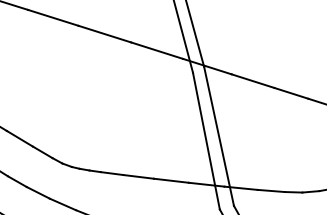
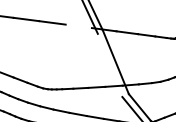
line: (156, 50) -> (78, 26), removed
line: (205, 139) -> (109, 64), removed

